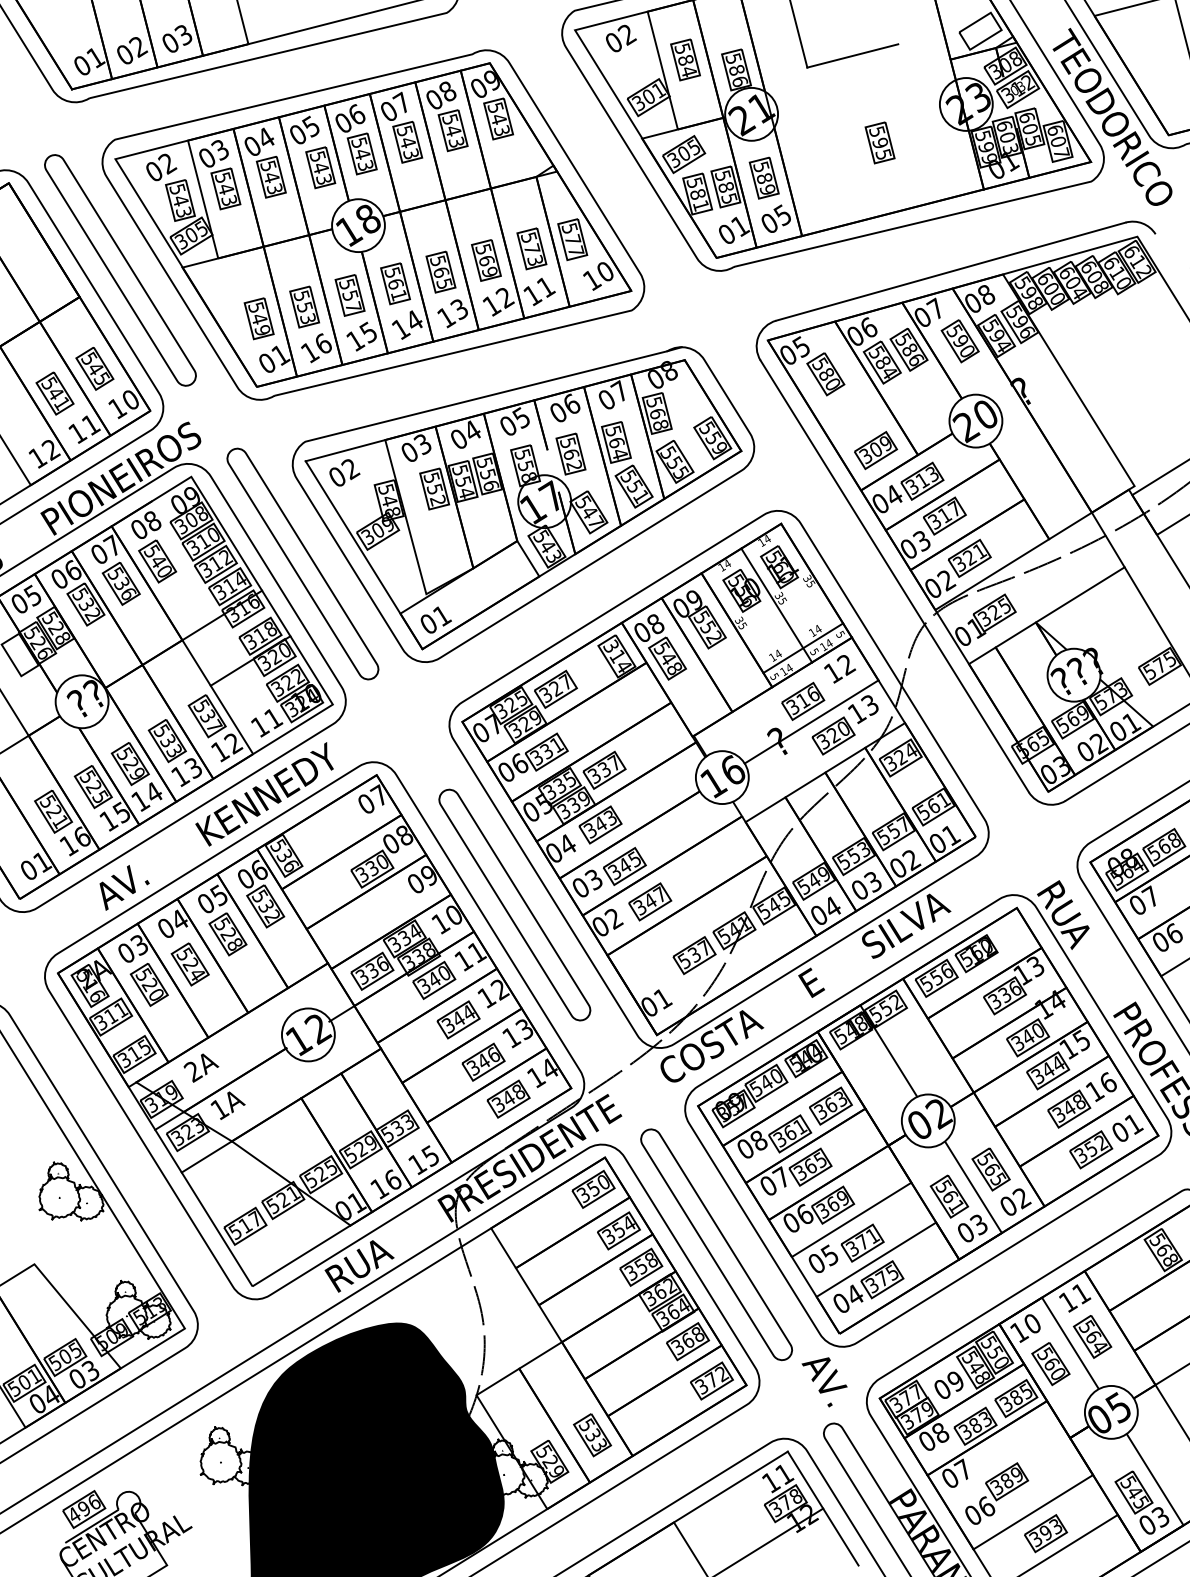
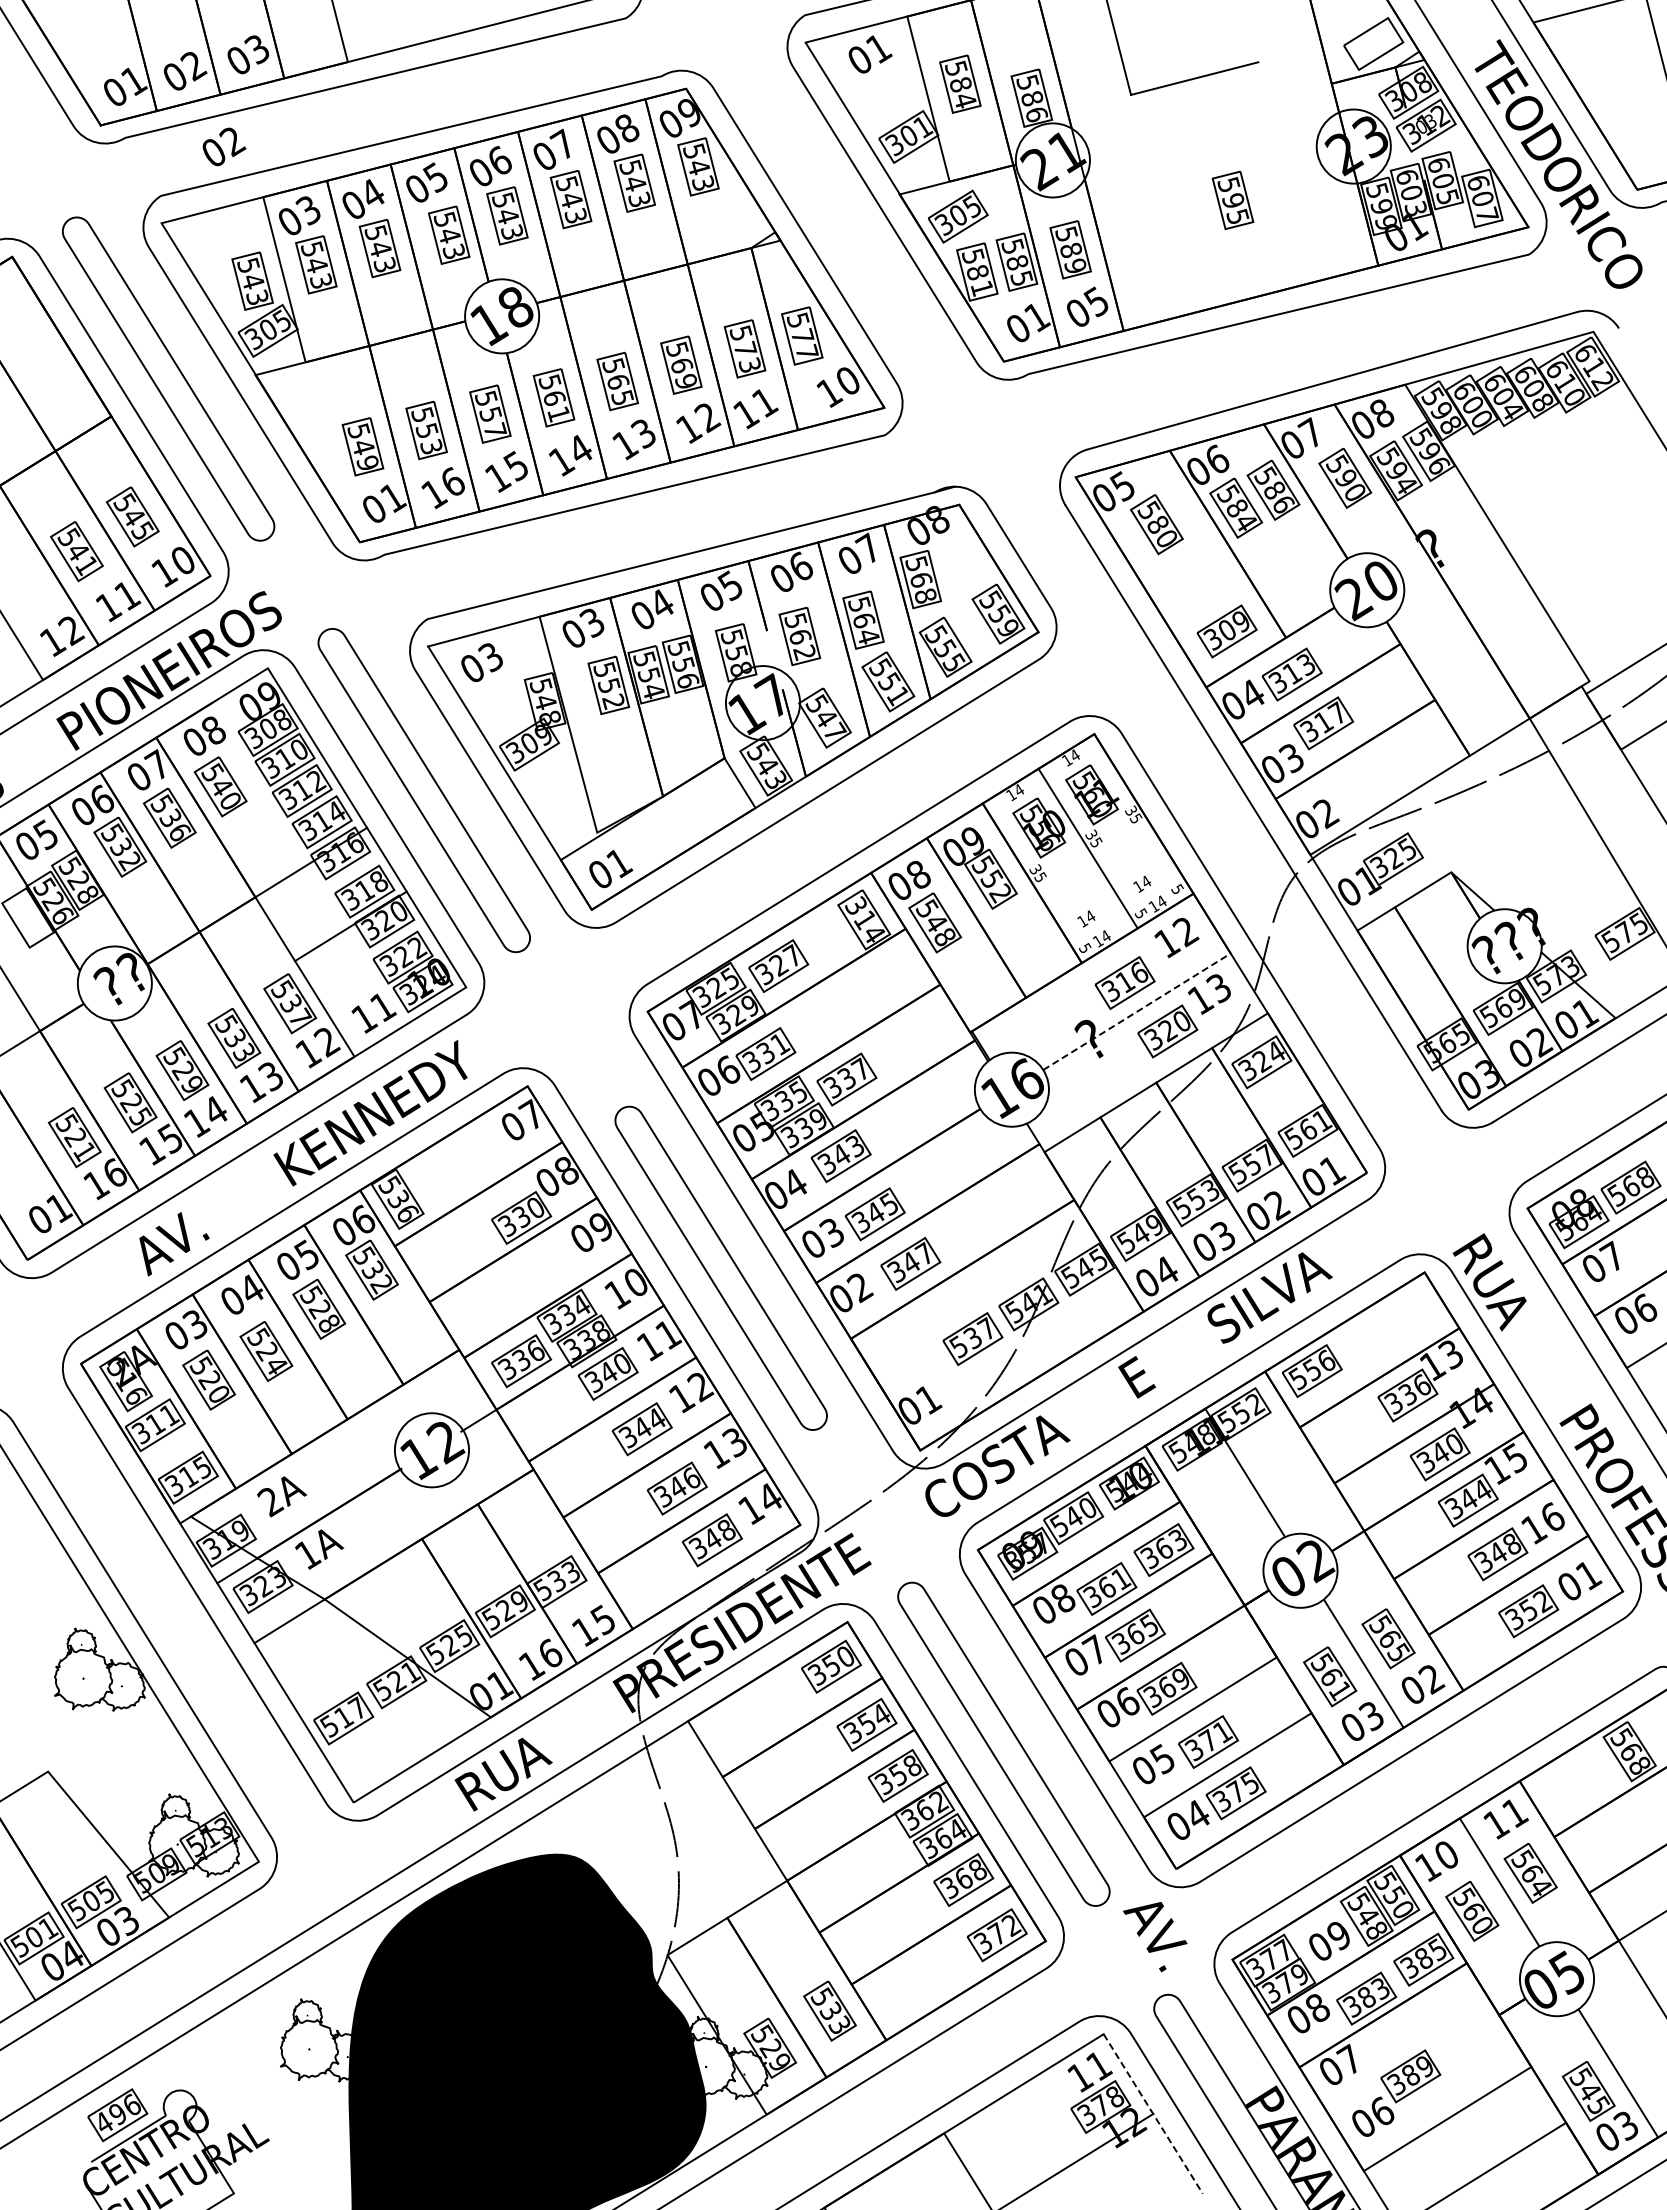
text: (627, 35) -> (878, 49), 02 -> 01
text: (161, 167) -> (224, 146), moved
text: (350, 469) -> (490, 658), 02 -> 03
part: (969, 558) -> (1358, 782), removed
line: (1080, 594) -> (1513, 833), removed
line: (803, 648) -> (1125, 908), removed
line: (811, 721) -> (1137, 1011), solid -> dashed
part: (976, 953) -> (1367, 1336), removed
line: (823, 1508) -> (1153, 2113), solid -> dashed
part: (1046, 1533) -> (1465, 2148), removed

